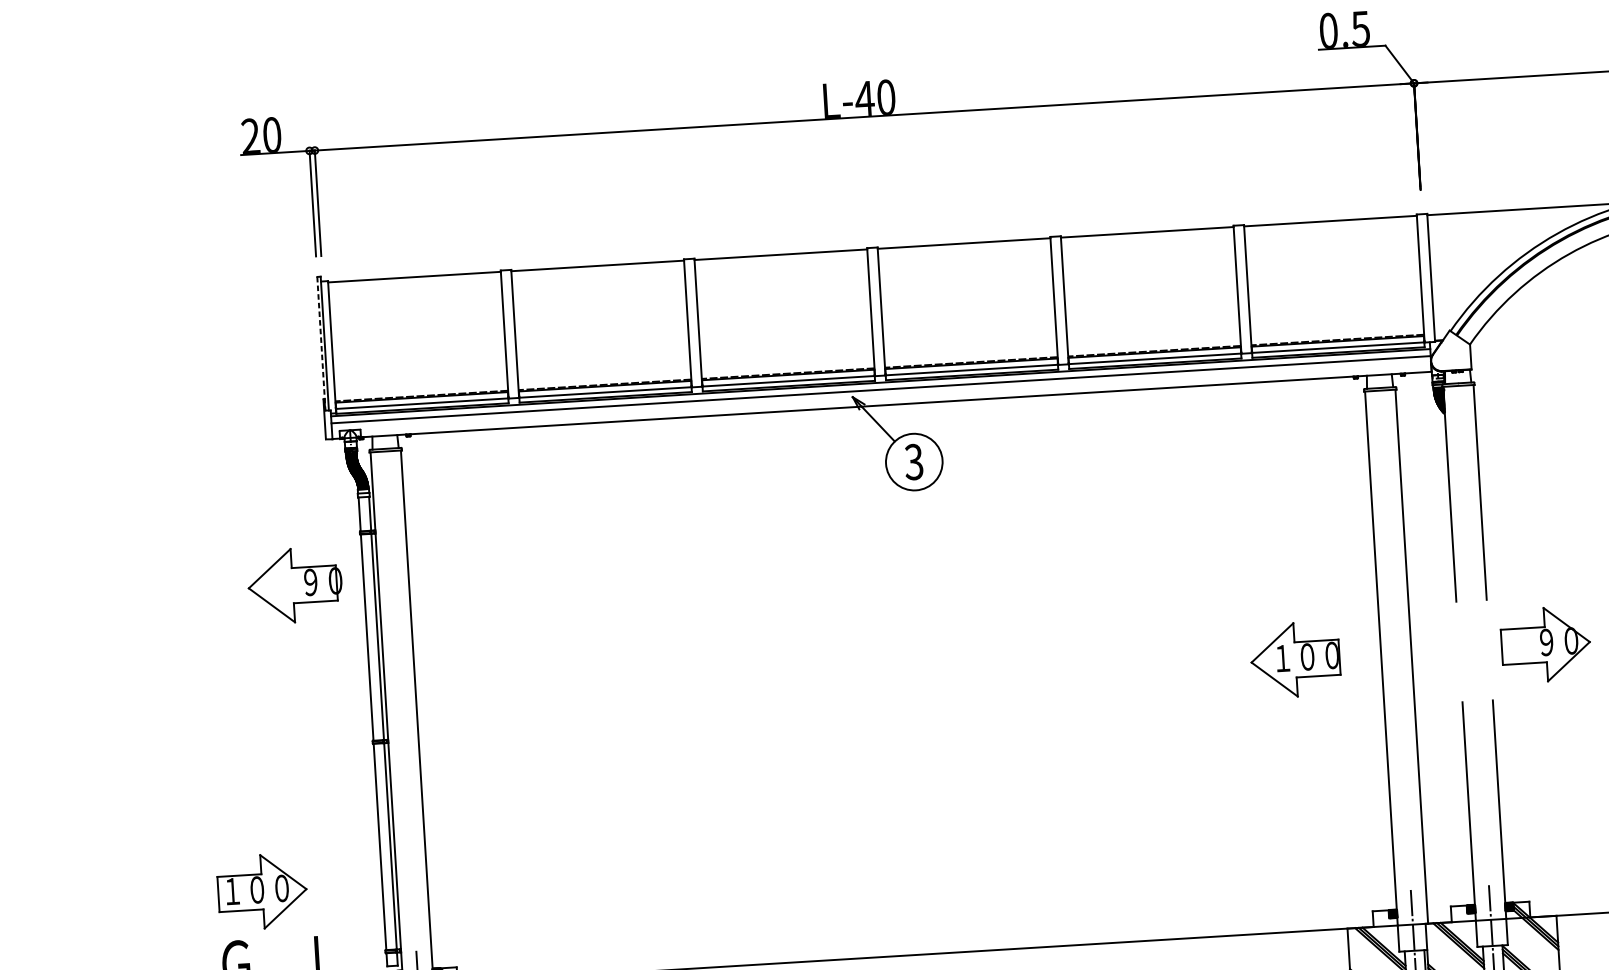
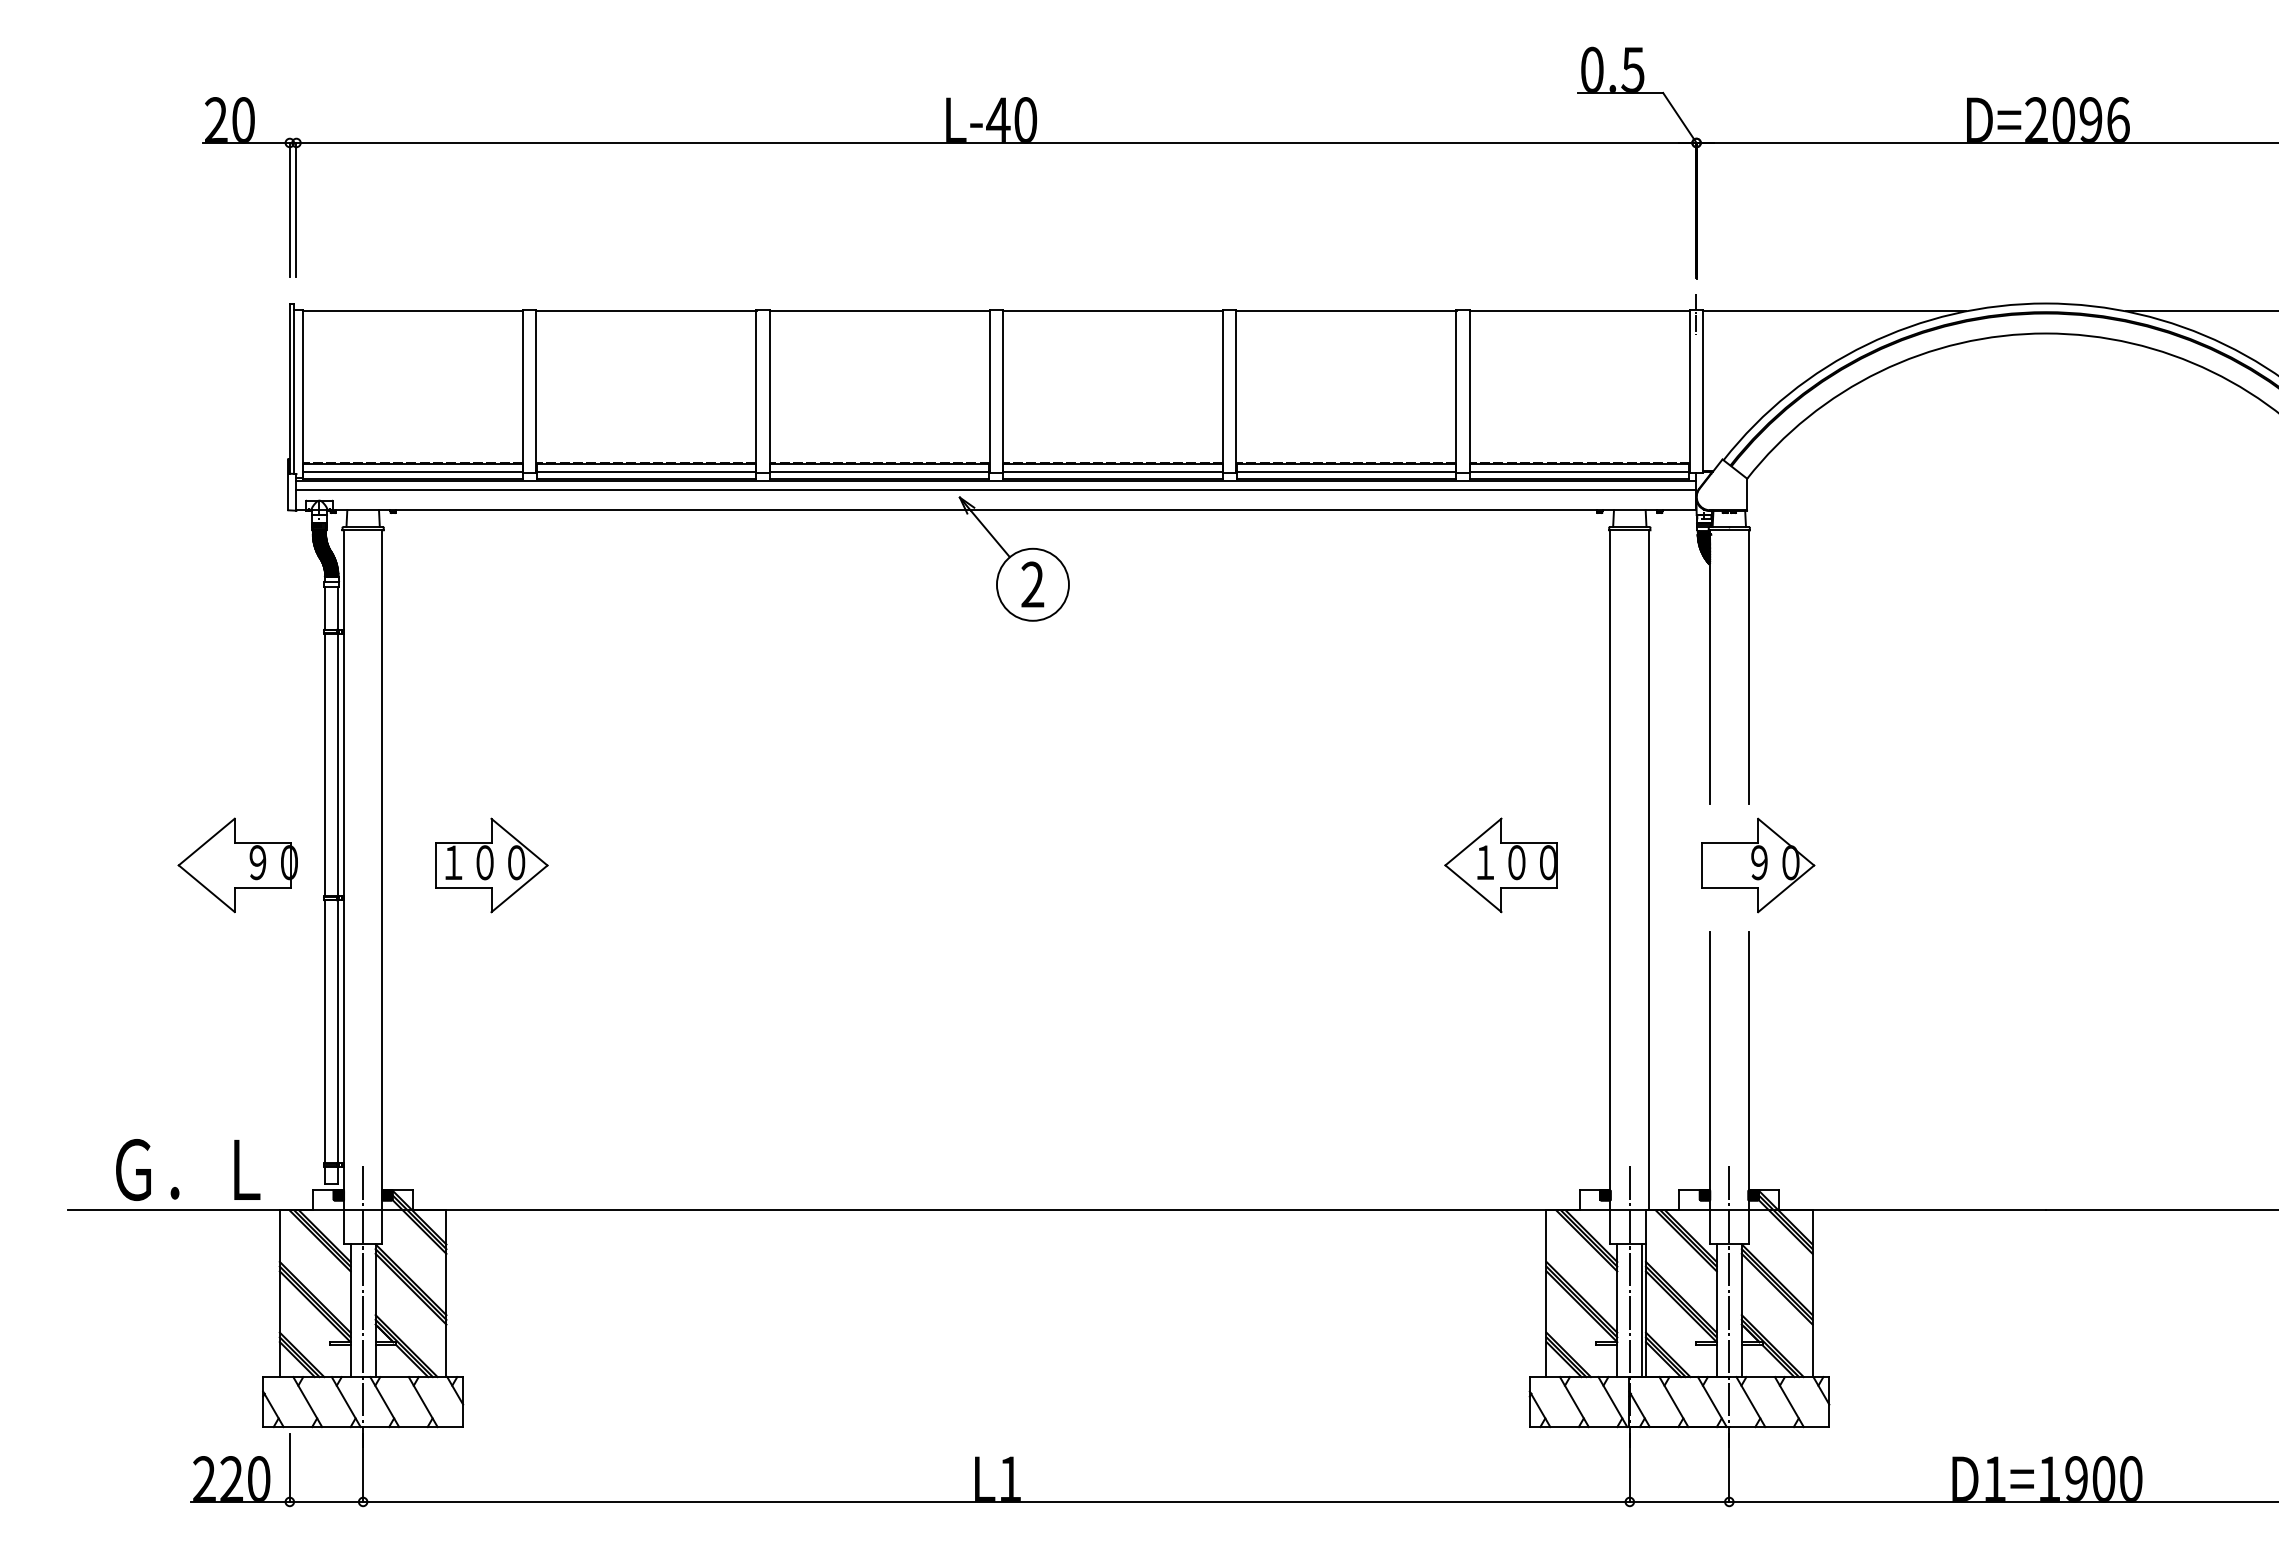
line: (1422, 218) -> (1696, 315), added
line: (321, 344) -> (289, 389), dashed -> solid
text: (913, 462) -> (1032, 585), 3 -> 2
part: (294, 585) -> (237, 865), moved
part: (1546, 644) -> (1758, 865), moved
part: (262, 891) -> (491, 865), moved

